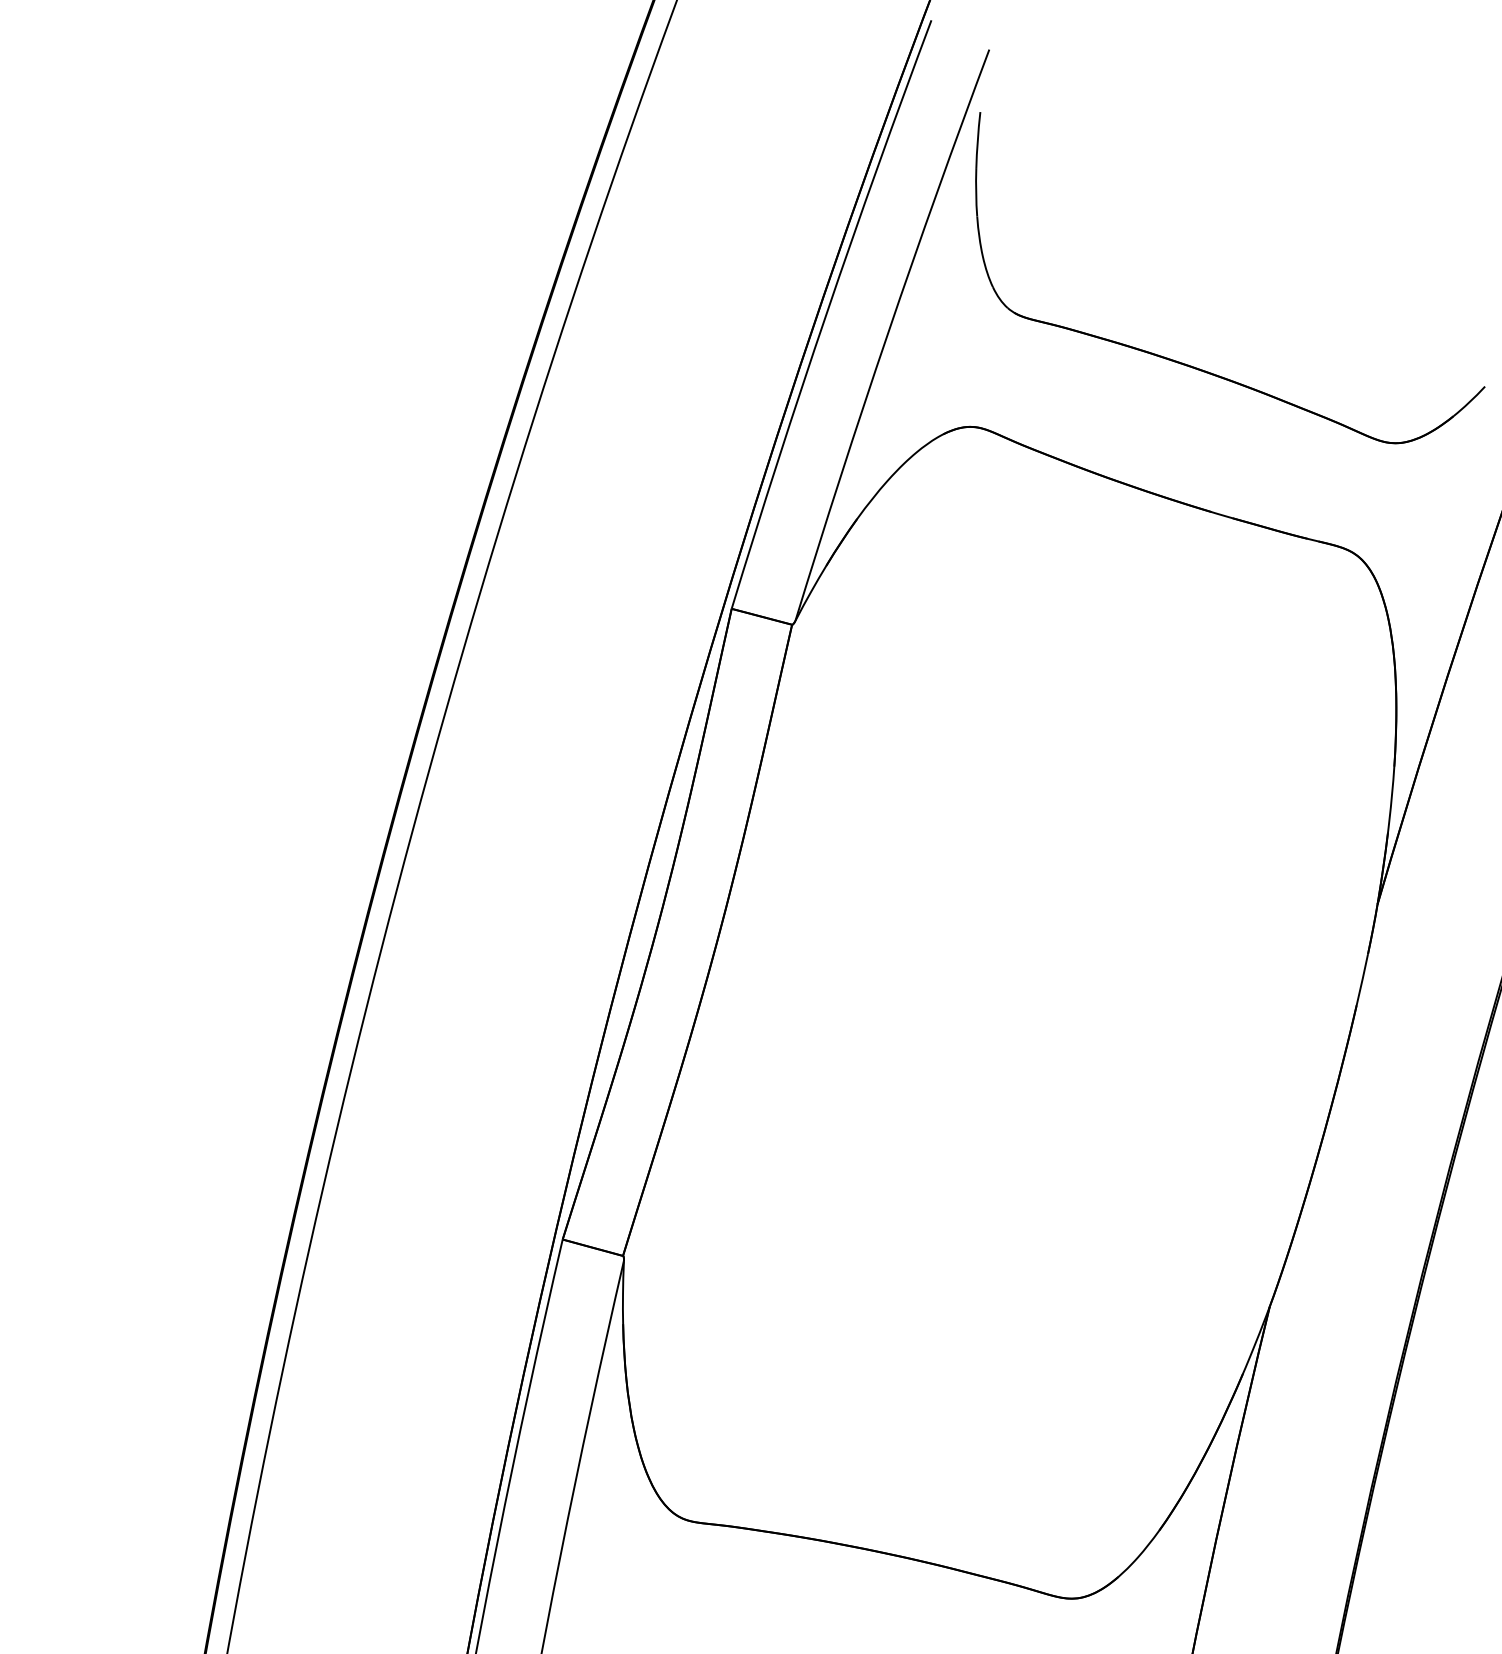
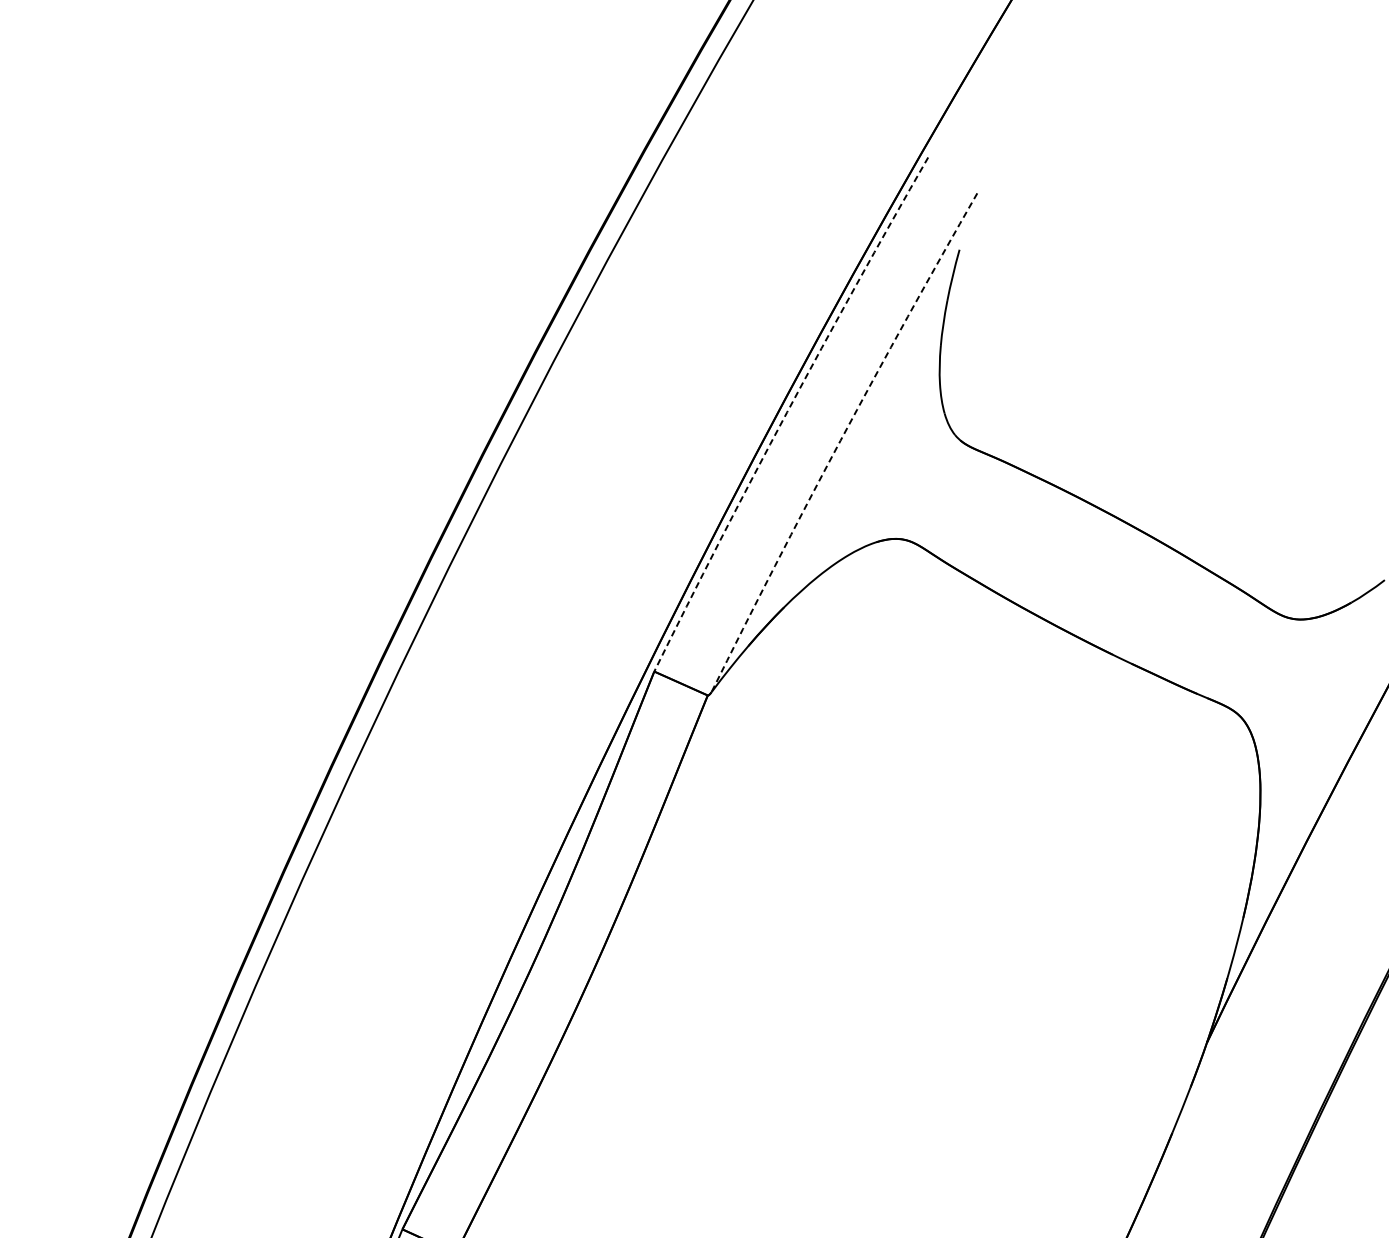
arc: (826, 312) -> (786, 411), solid -> dashed
arc: (887, 333) -> (840, 440), solid -> dashed

